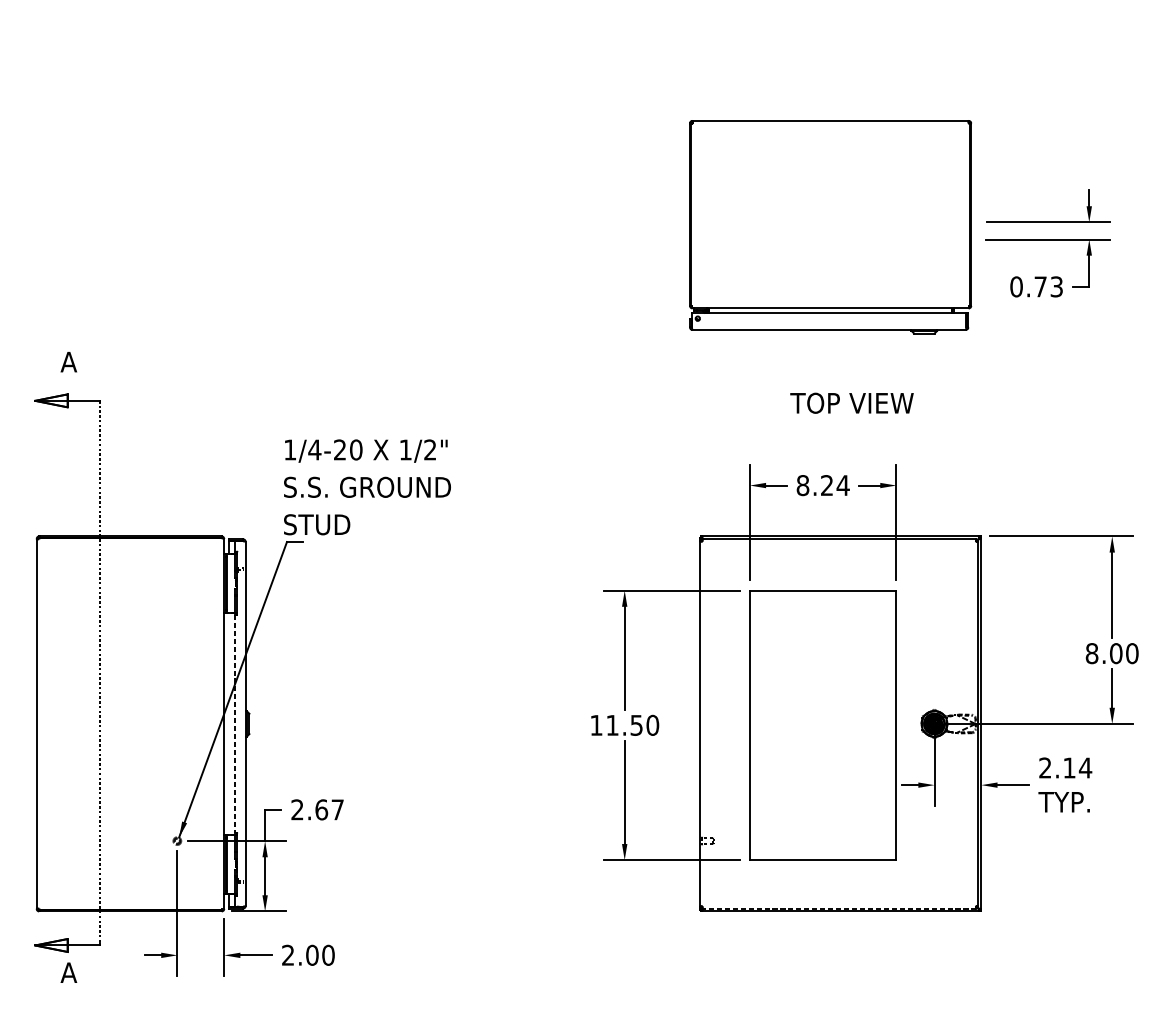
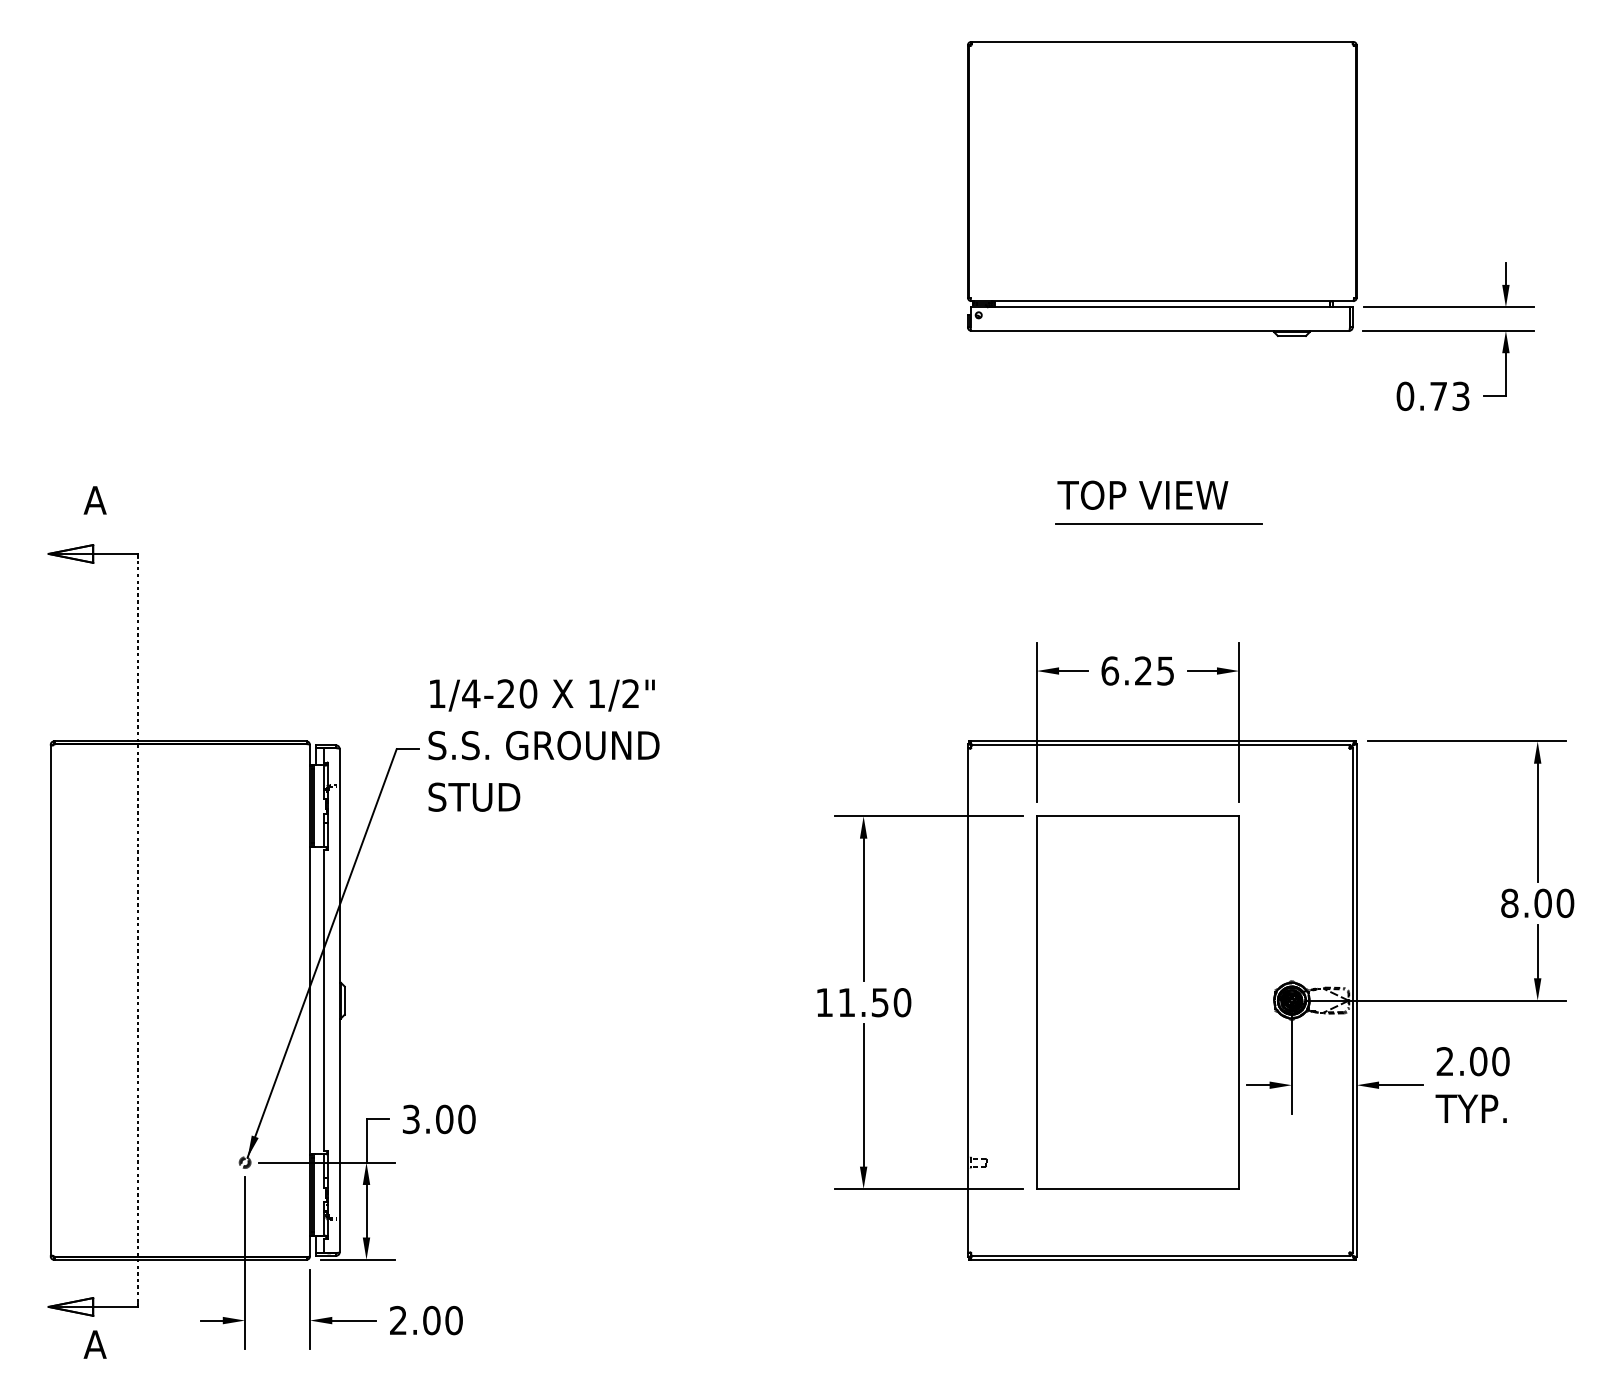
part: (830, 226) -> (1162, 188), moved
line: (837, 378) -> (1158, 523), added
text: (851, 402) -> (1142, 494), moved
text: (822, 485) -> (1137, 670), 8.24 -> 6.25
text: (367, 487) -> (543, 745), moved
line: (234, 723) -> (324, 1000), dashed -> solid
text: (1077, 767) -> (1489, 1061), 2.14 -> 2.00
text: (317, 809) -> (438, 1119), 2.67 -> 3.00
line: (839, 908) -> (1160, 1255), dashed -> solid

